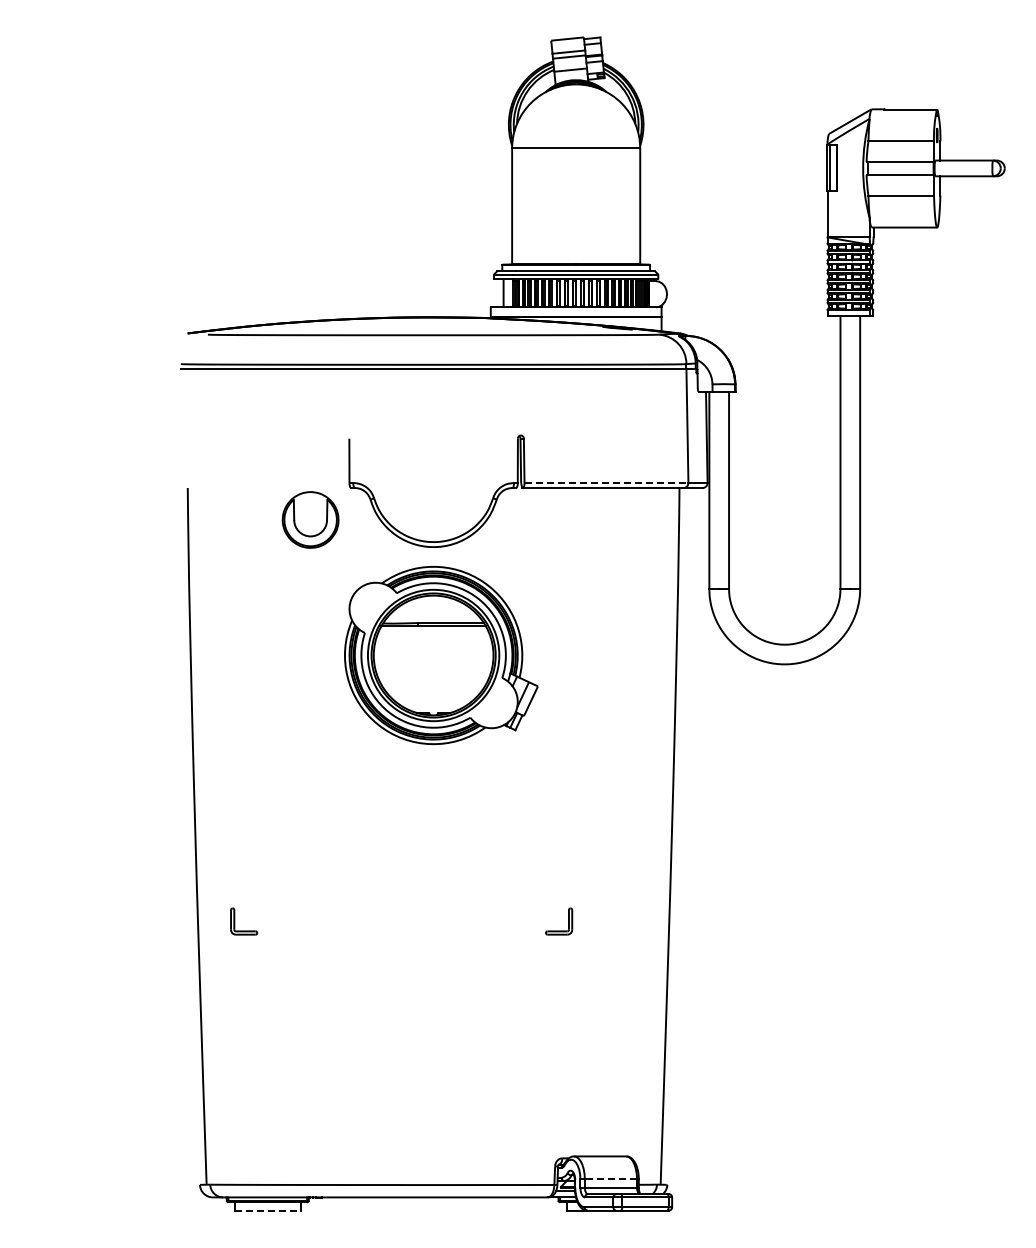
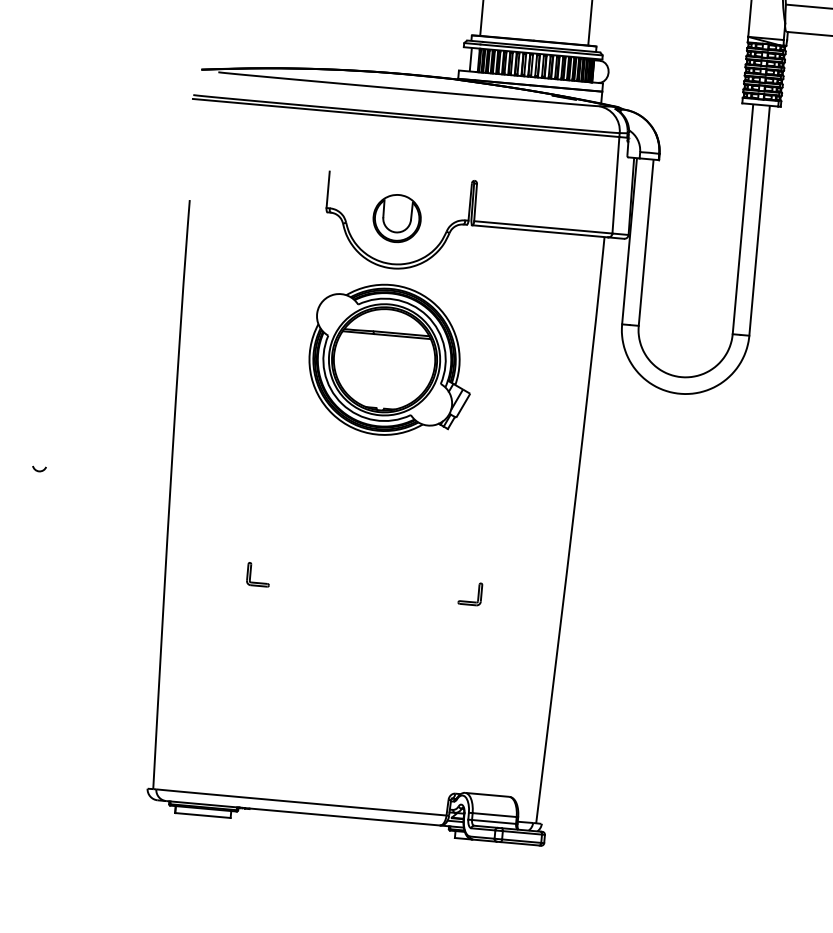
line: (606, 483) -> (543, 227), dashed -> solid
part: (310, 519) -> (397, 218), moved
arc: (37, 821) -> (37, 470), added
part: (235, 921) -> (251, 574), moved
line: (610, 1179) -> (494, 815), dashed -> solid
line: (267, 1210) -> (202, 815), dashed -> solid

